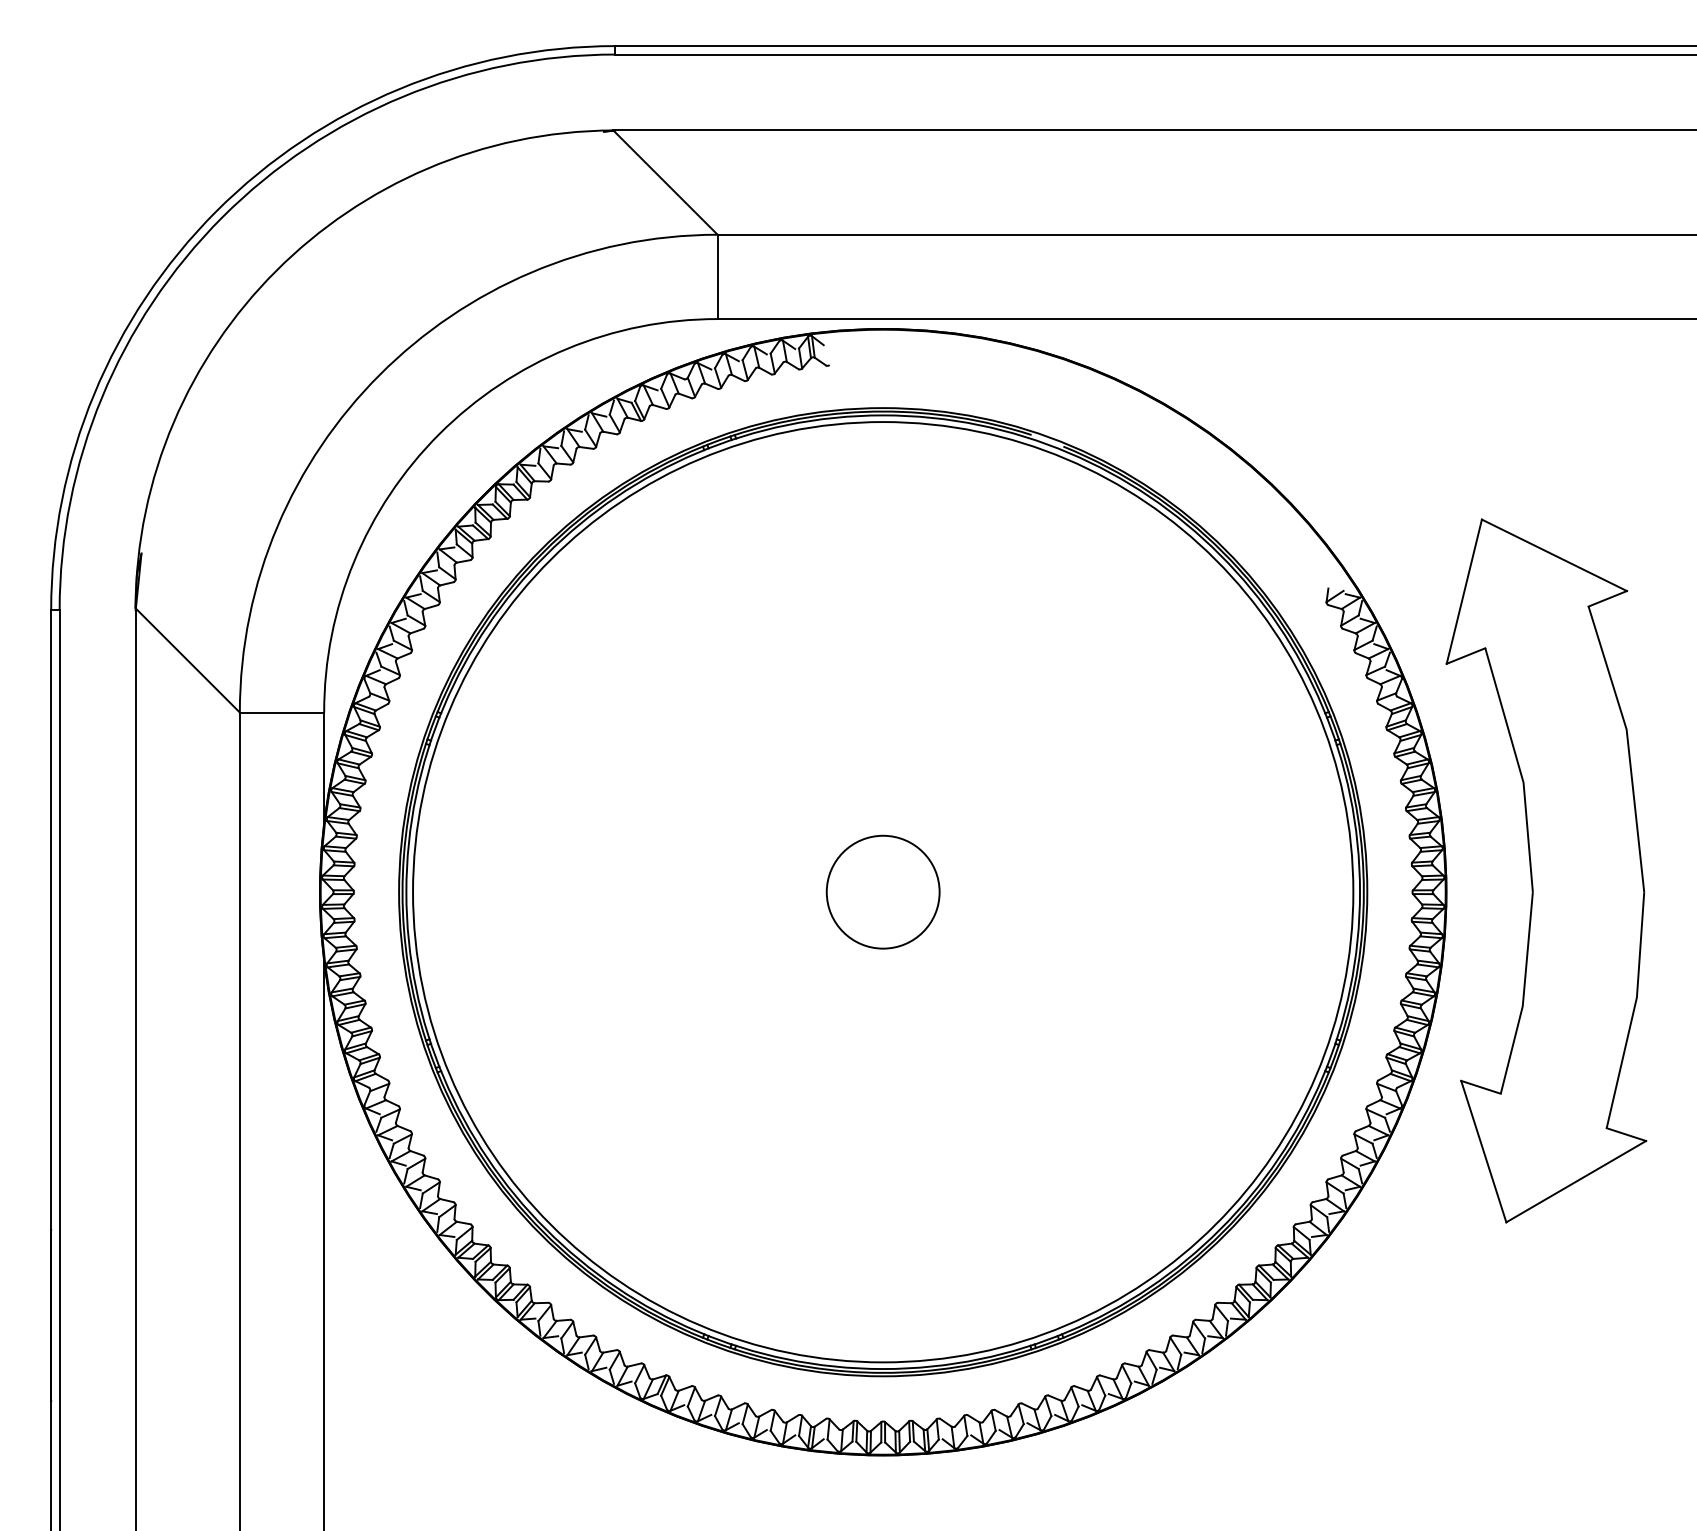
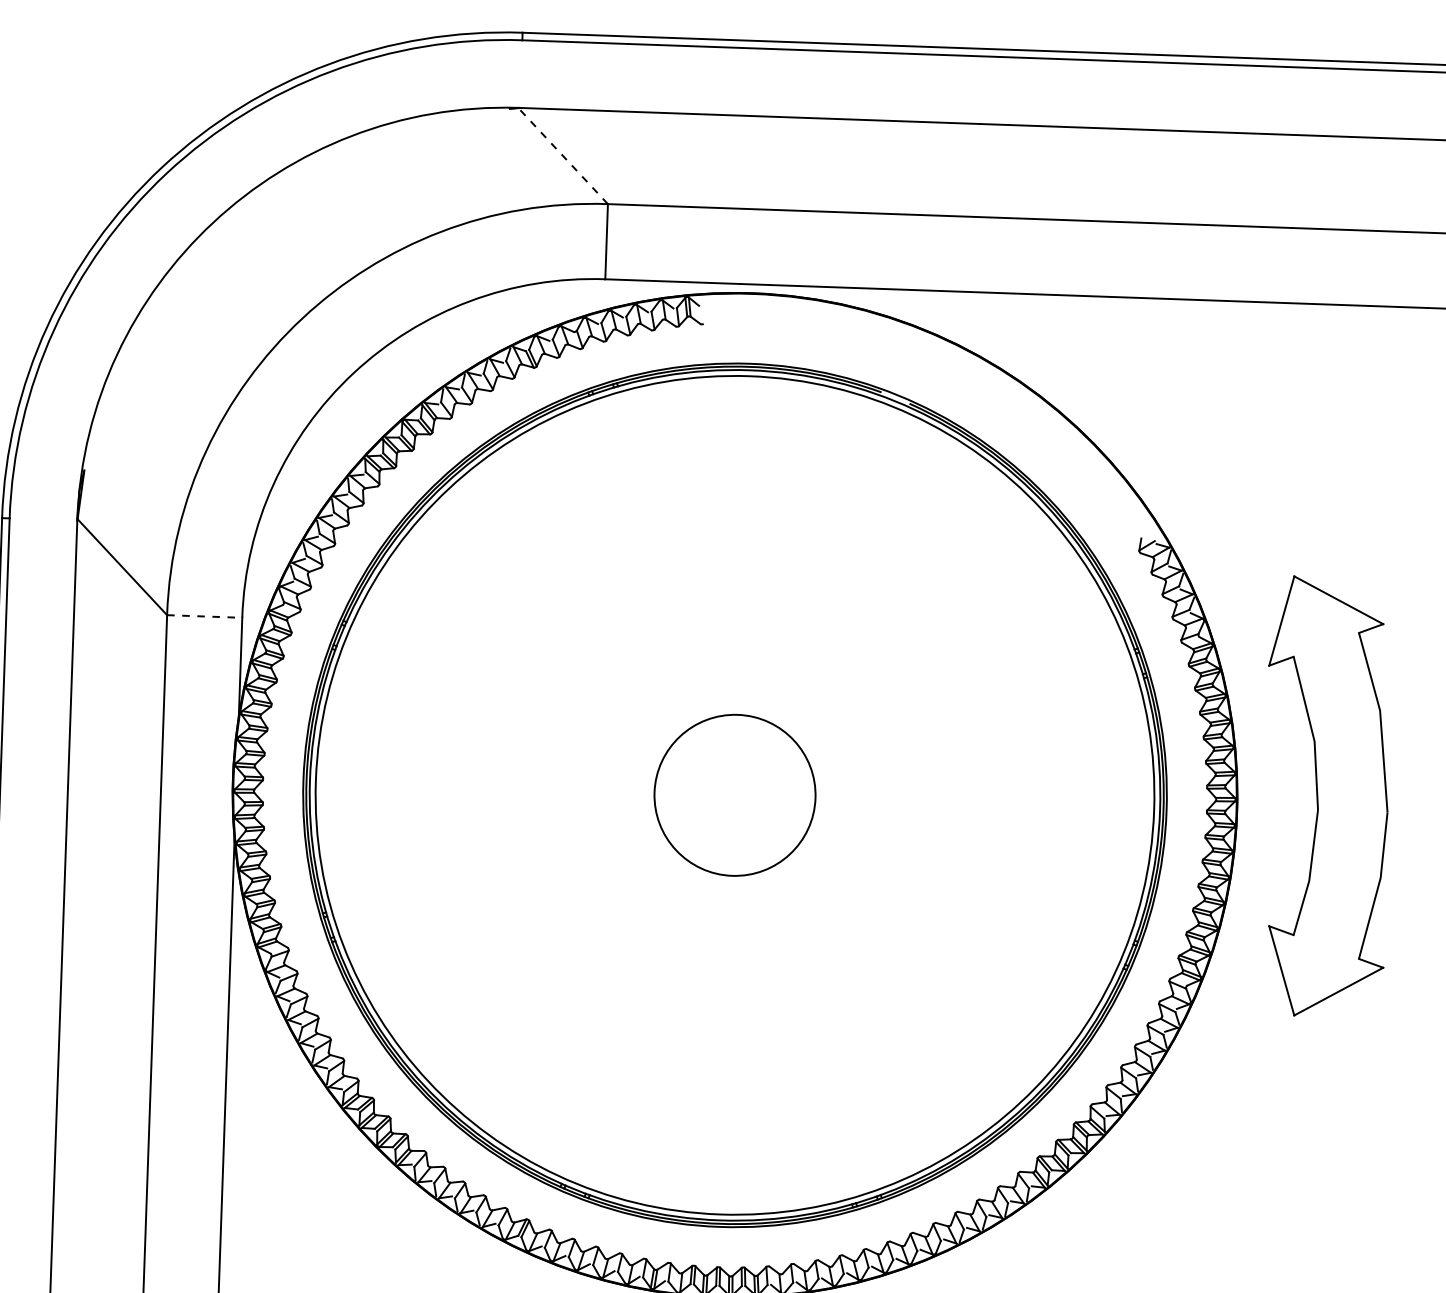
line: (665, 182) -> (563, 155), solid -> dashed
line: (282, 712) -> (205, 616), solid -> dashed
part: (1546, 870) -> (1327, 796), size x0.7
circle: (882, 891) -> (734, 794), size x1.6

